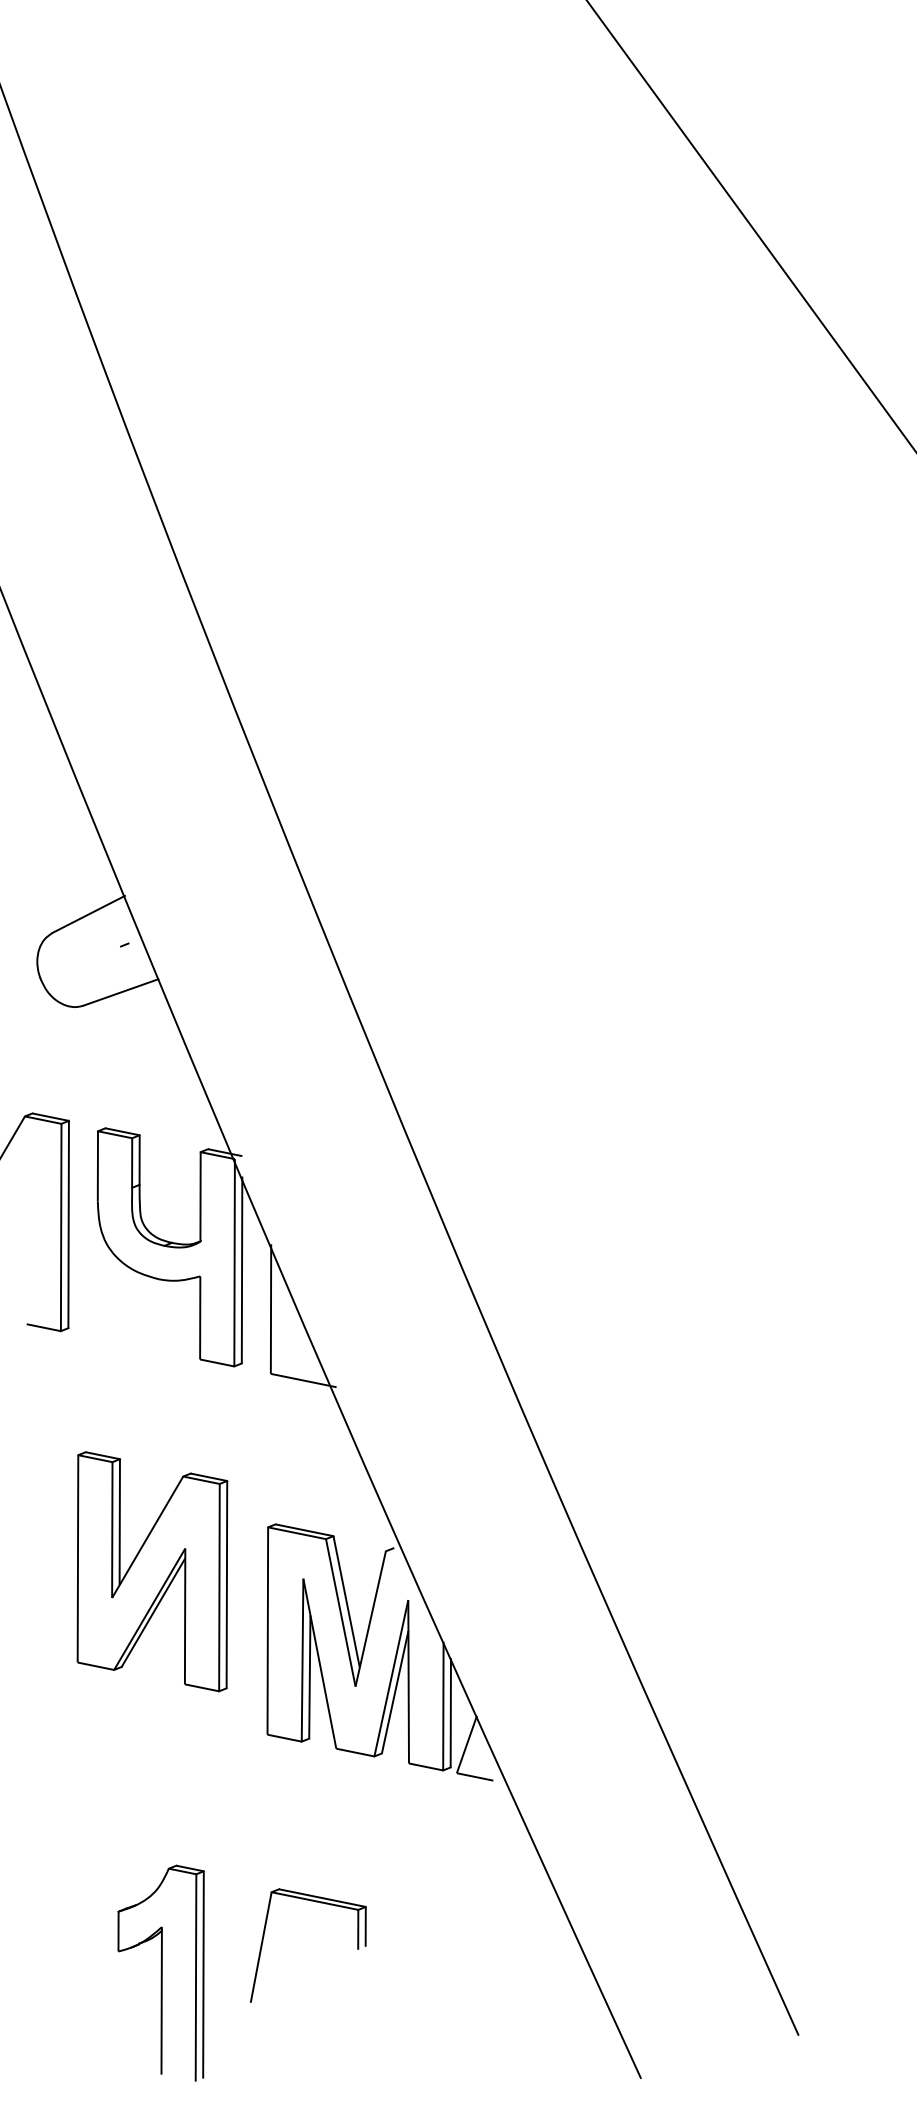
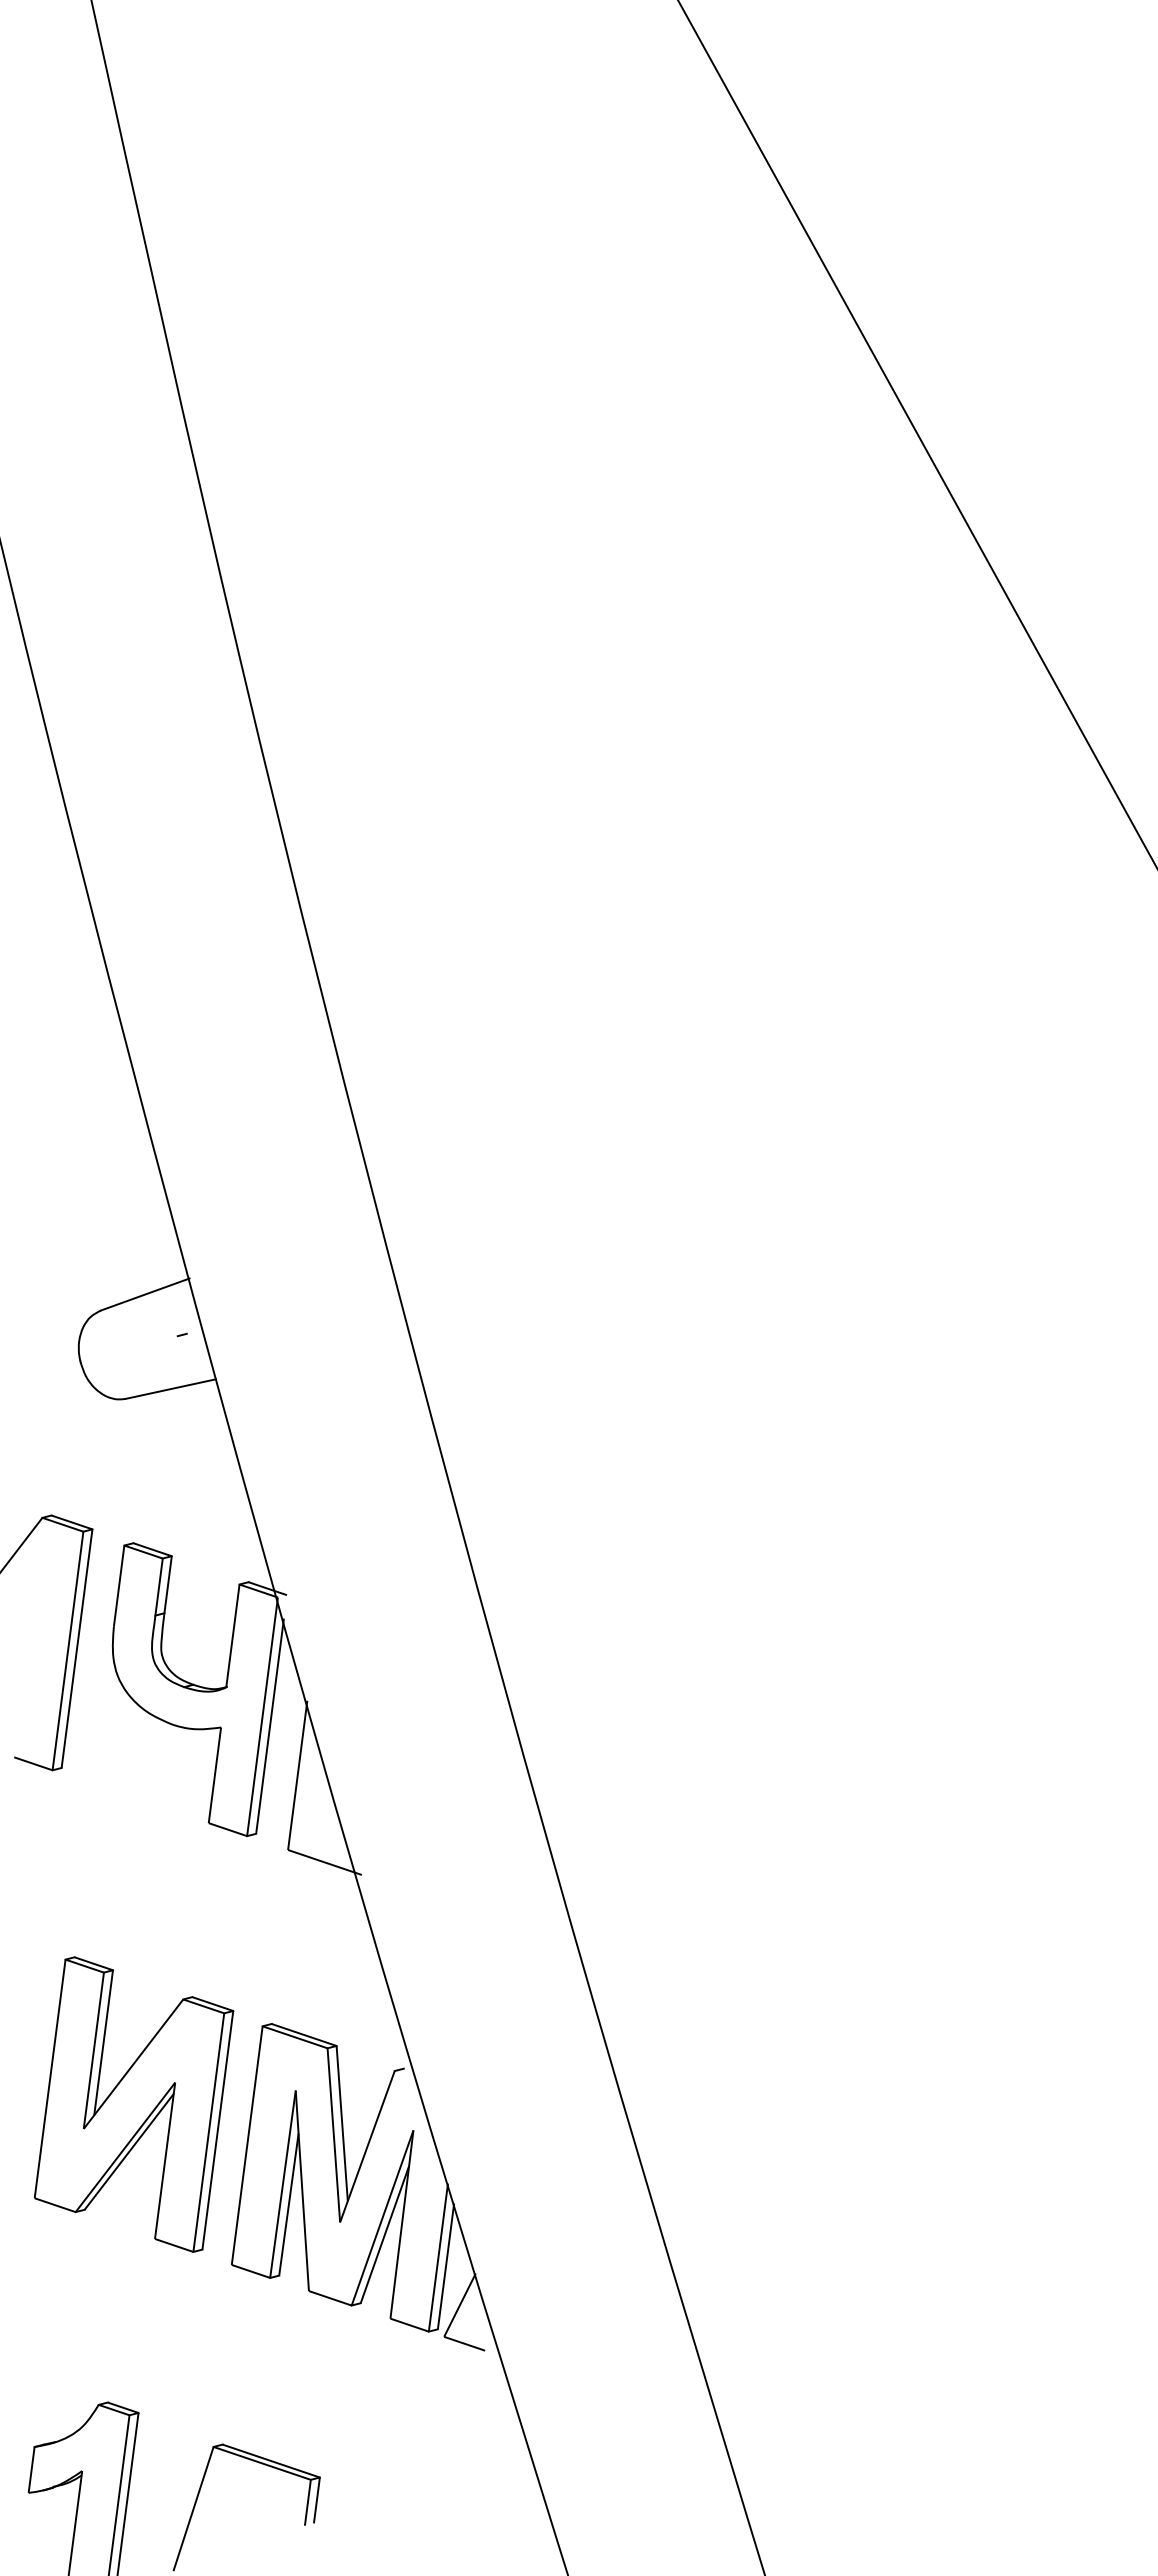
part: (152, 1571) -> (133, 2104), moved

